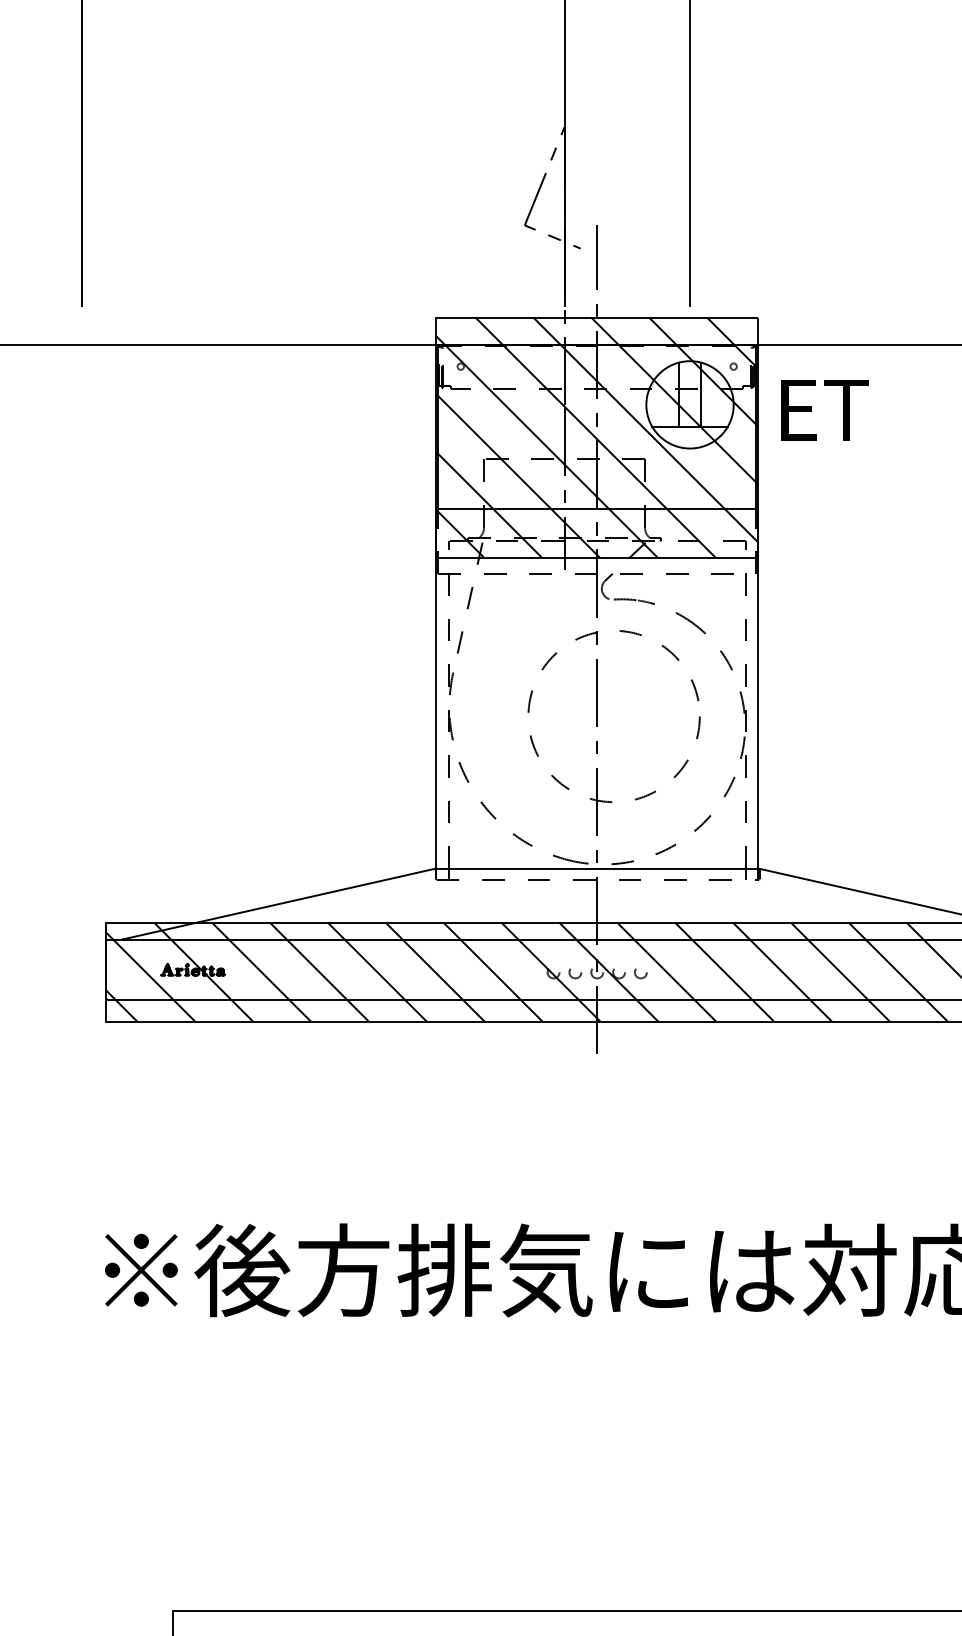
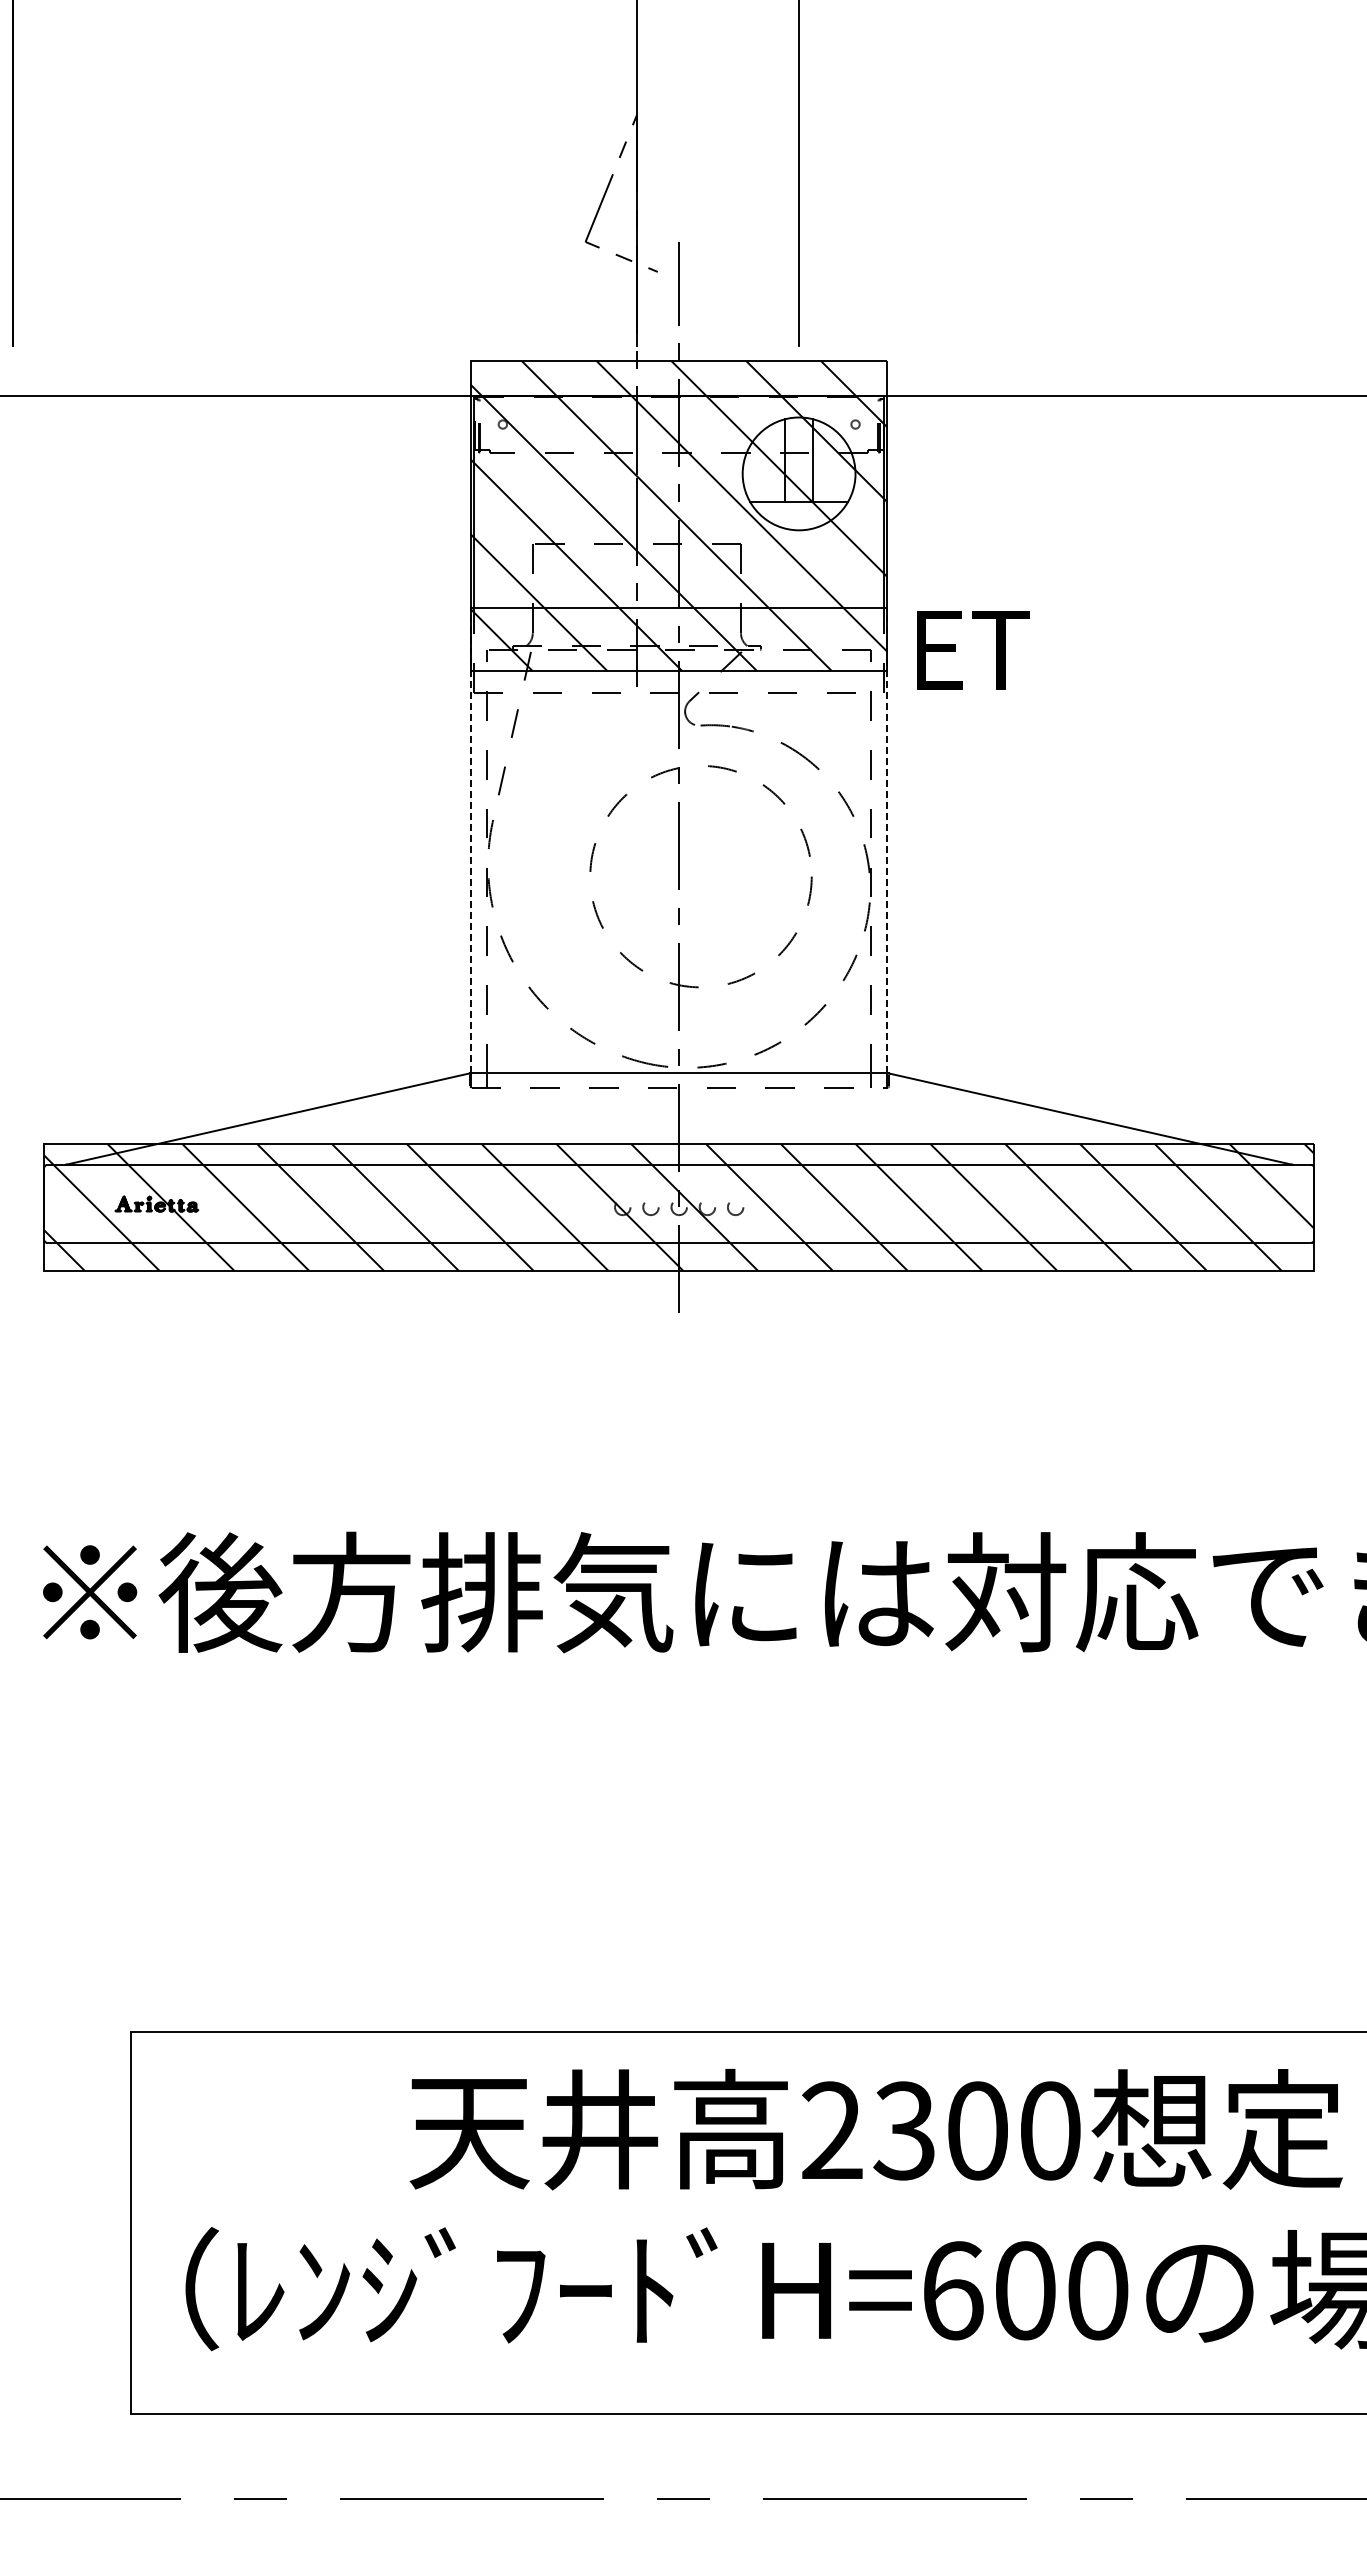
text: (824, 410) -> (973, 650), moved
line: (436, 688) -> (471, 840), solid -> dashed
line: (758, 688) -> (887, 840), solid -> dashed

